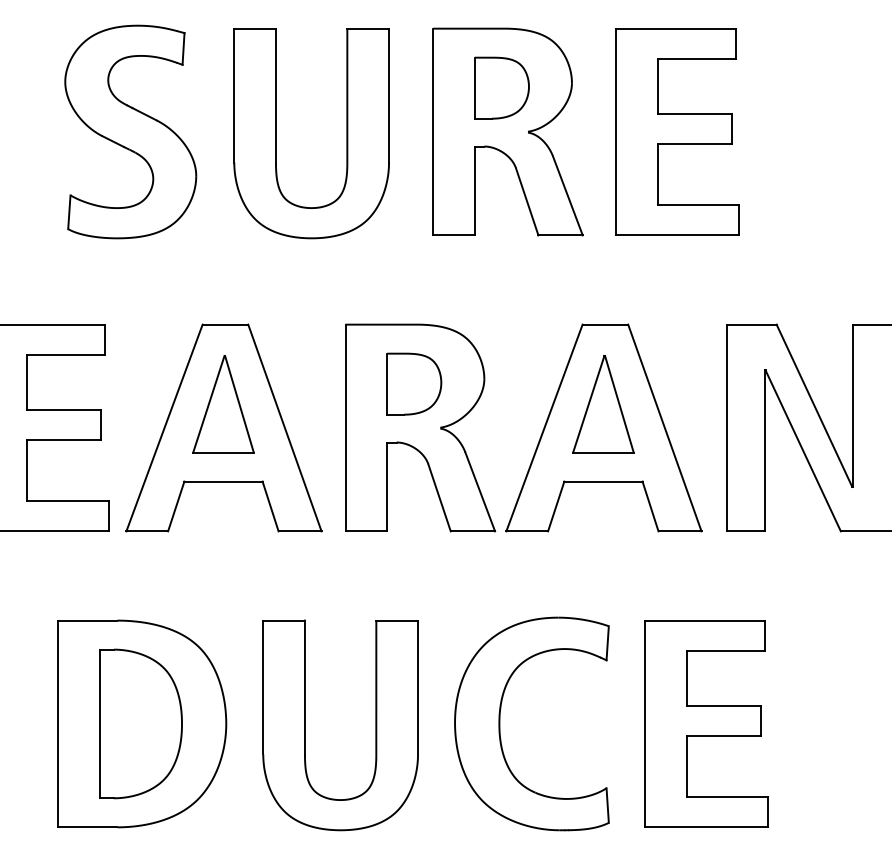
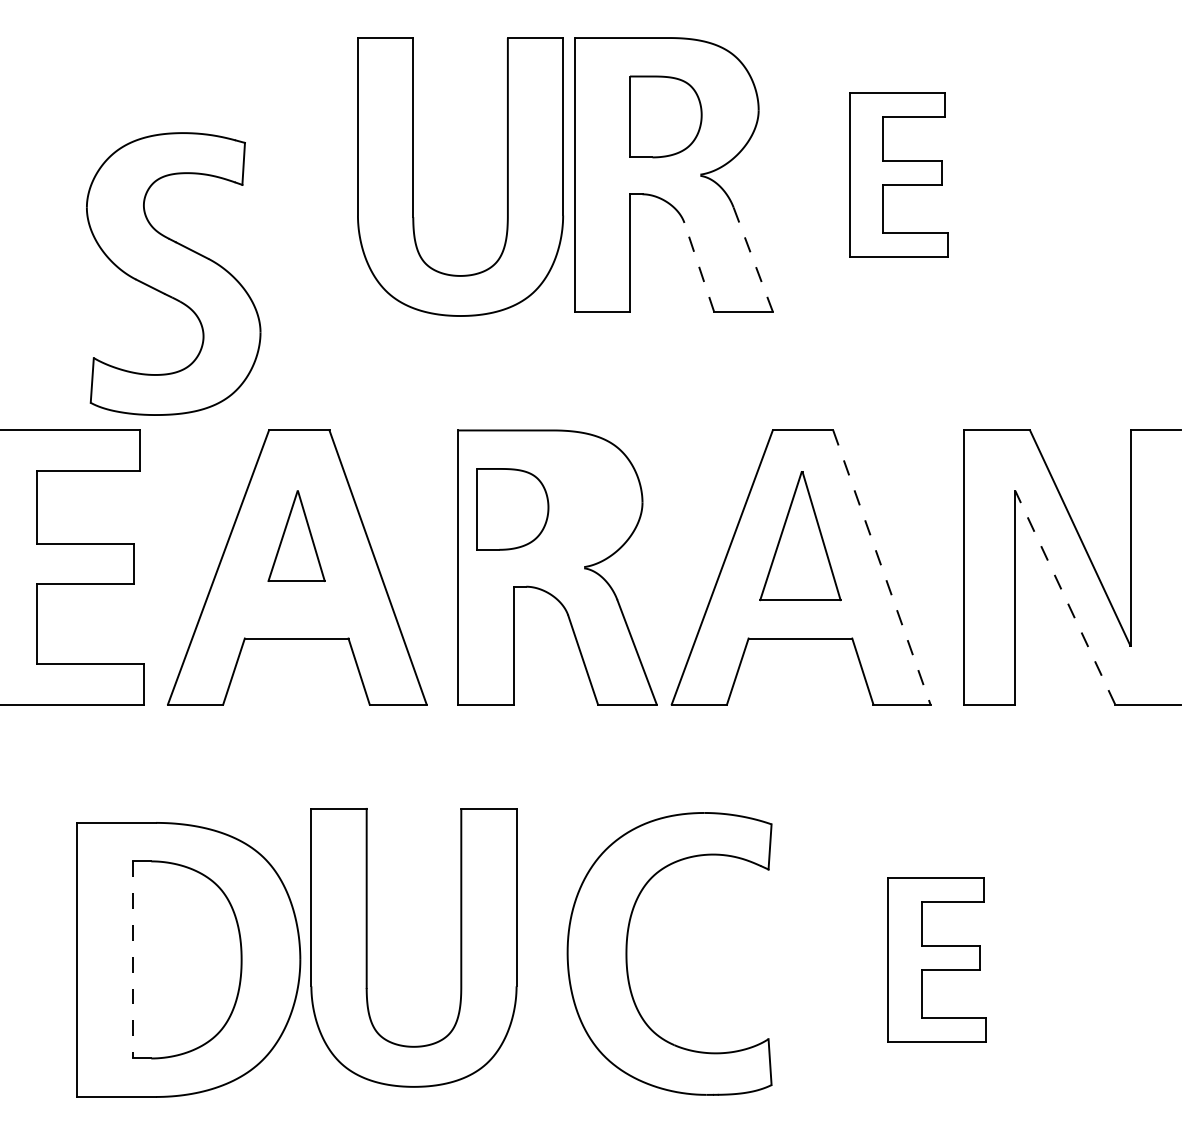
part: (130, 131) -> (173, 273), moved
part: (677, 131) -> (898, 174), size x0.6
part: (276, 133) -> (413, 176), moved
line: (568, 195) -> (753, 259), solid -> dashed
line: (527, 201) -> (699, 267), solid -> dashed
part: (414, 384) -> (512, 509), moved
part: (223, 404) -> (296, 536), size x0.7
line: (665, 428) -> (882, 567), solid -> dashed
line: (803, 450) -> (1065, 597), solid -> dashed
line: (99, 723) -> (132, 959), solid -> dashed
part: (500, 723) -> (627, 953), moved
part: (706, 723) -> (937, 959), size x0.6
part: (305, 725) -> (367, 947), moved

